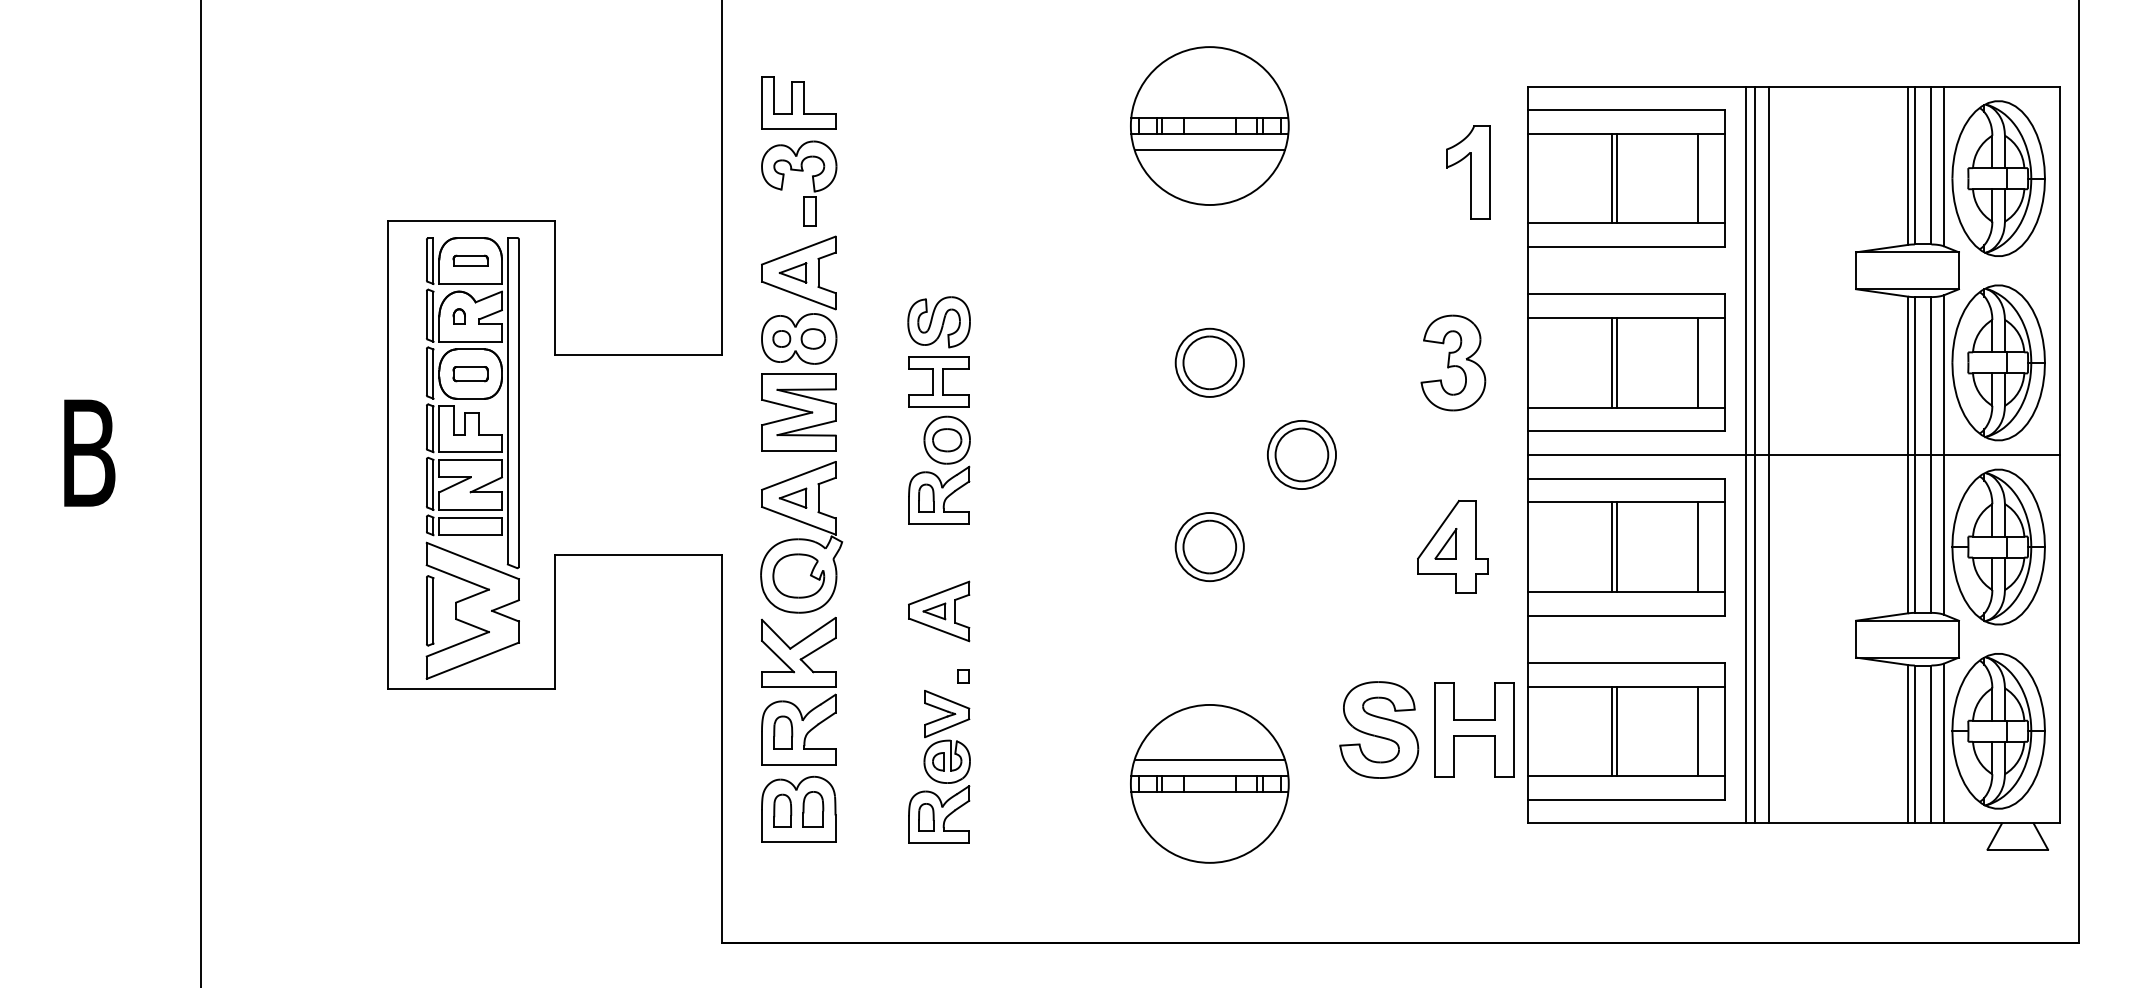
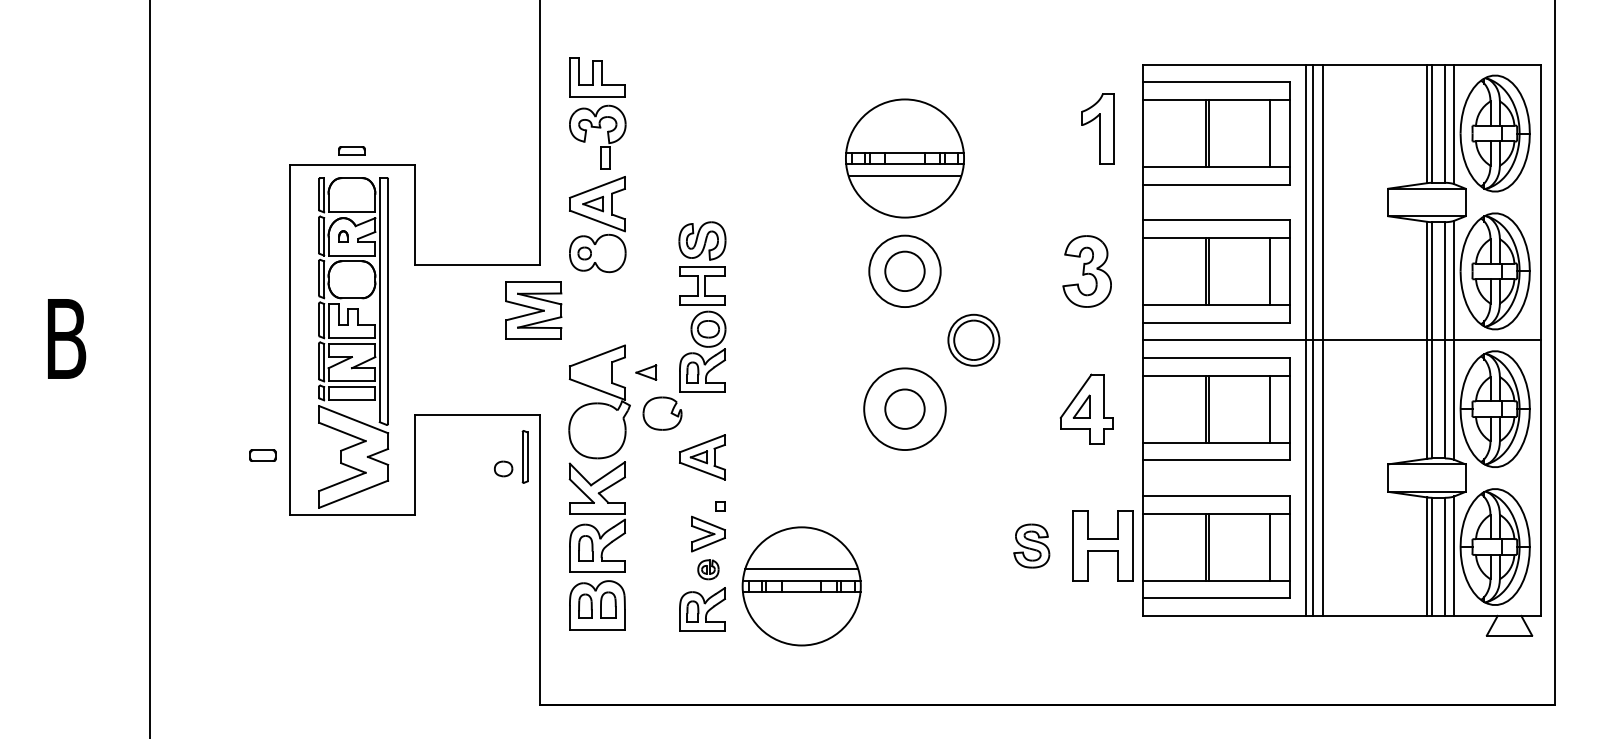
part: (1209, 125) -> (904, 158), moved
part: (470, 260) -> (351, 150), moved
part: (812, 338) -> (502, 468), moved
circle: (1209, 362) -> (904, 271), size x1.4
part: (470, 374) -> (262, 455), moved
part: (798, 412) -> (533, 310), moved
part: (792, 497) -> (645, 372), moved
circle: (1209, 547) -> (904, 409), size x1.6
part: (798, 575) -> (662, 413), moved
part: (430, 610) -> (525, 456), moved
part: (1379, 729) -> (1031, 545), size x0.6
part: (946, 761) -> (707, 569), size x0.6
part: (1209, 783) -> (801, 586), moved

